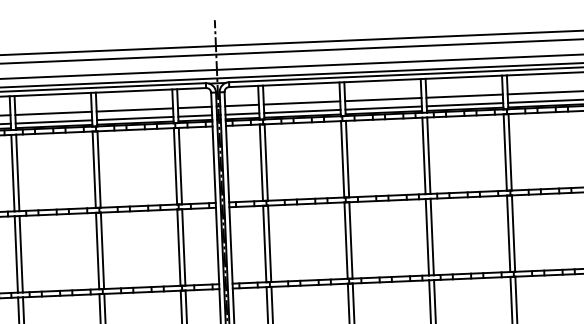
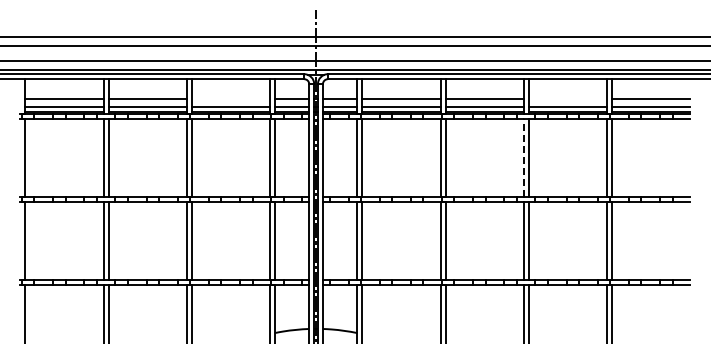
line: (464, 96) -> (567, 98), removed
line: (134, 109) -> (230, 98), removed
line: (423, 155) -> (523, 157), solid -> dashed

